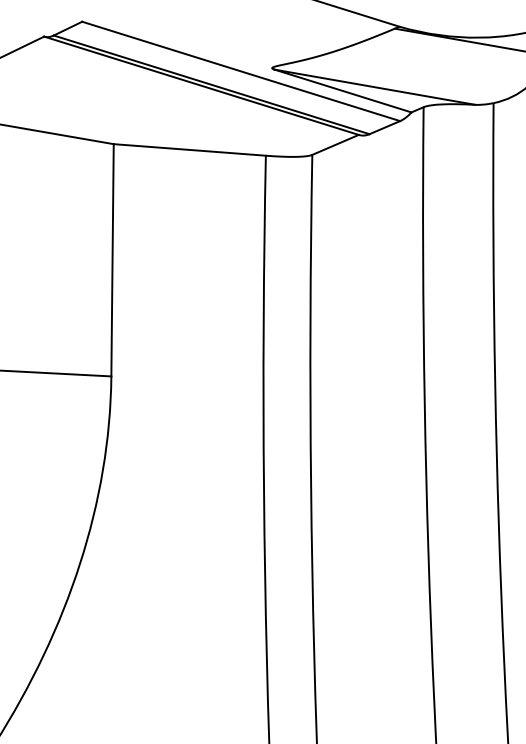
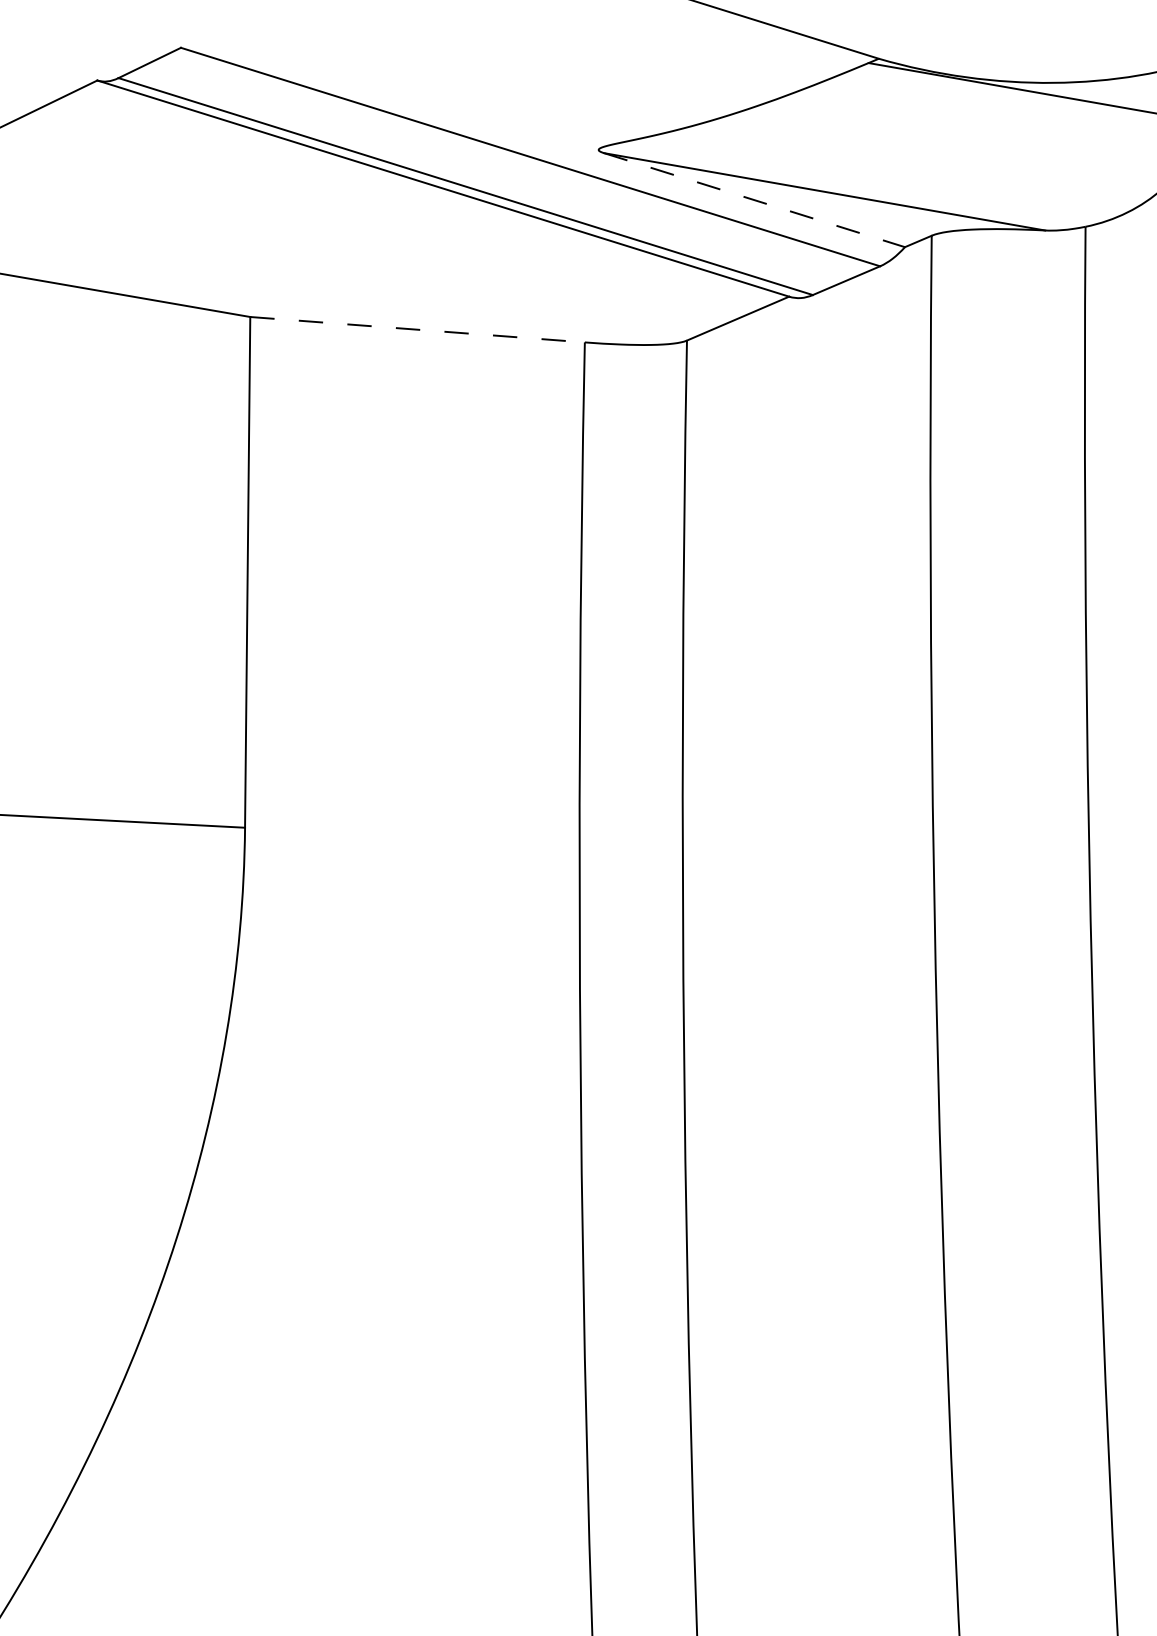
line: (343, 91) -> (755, 201), solid -> dashed
line: (190, 149) -> (419, 328), solid -> dashed

